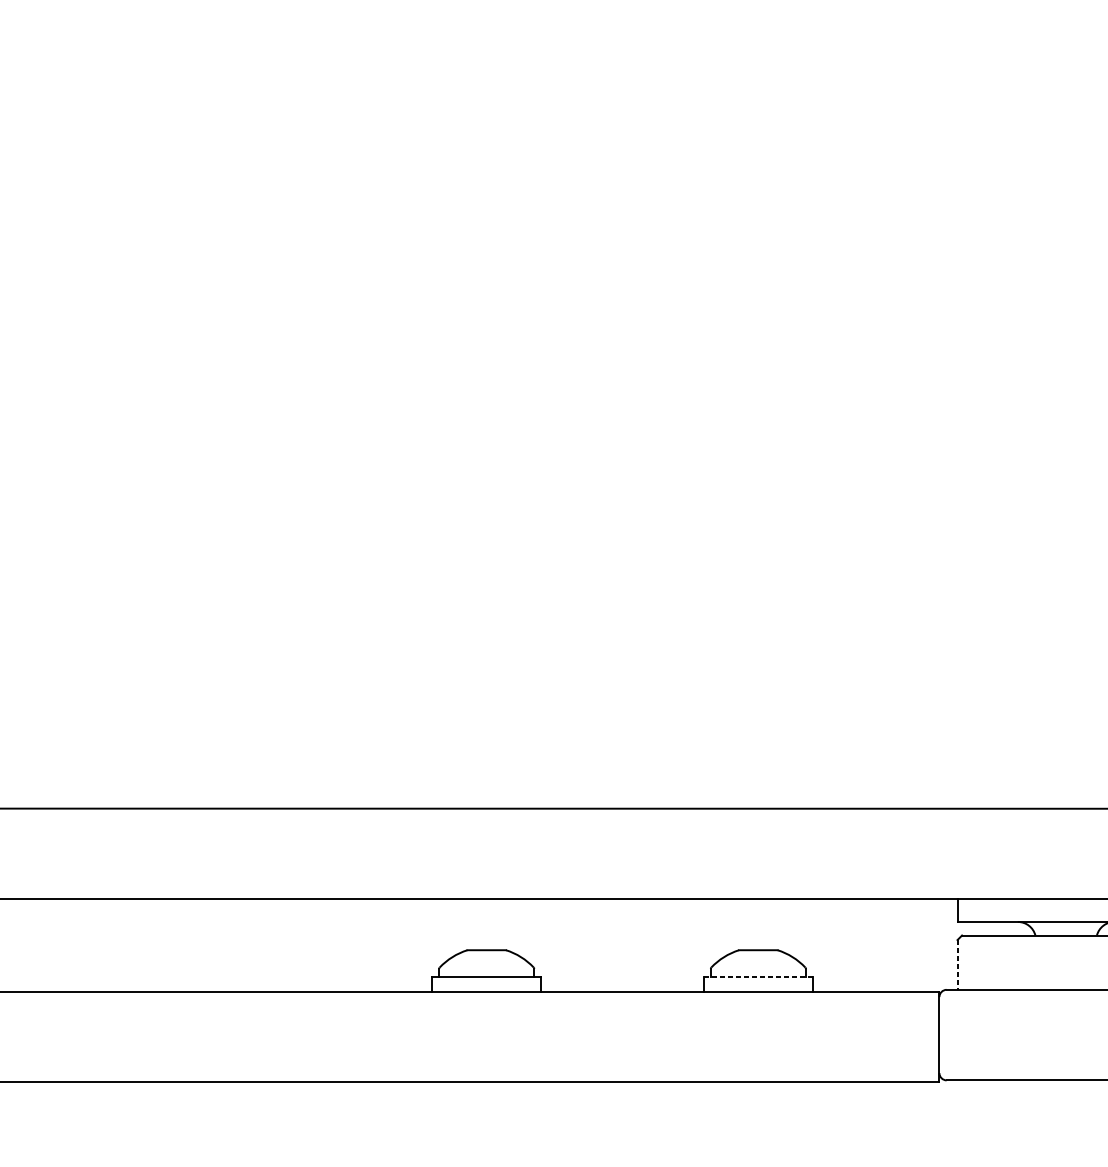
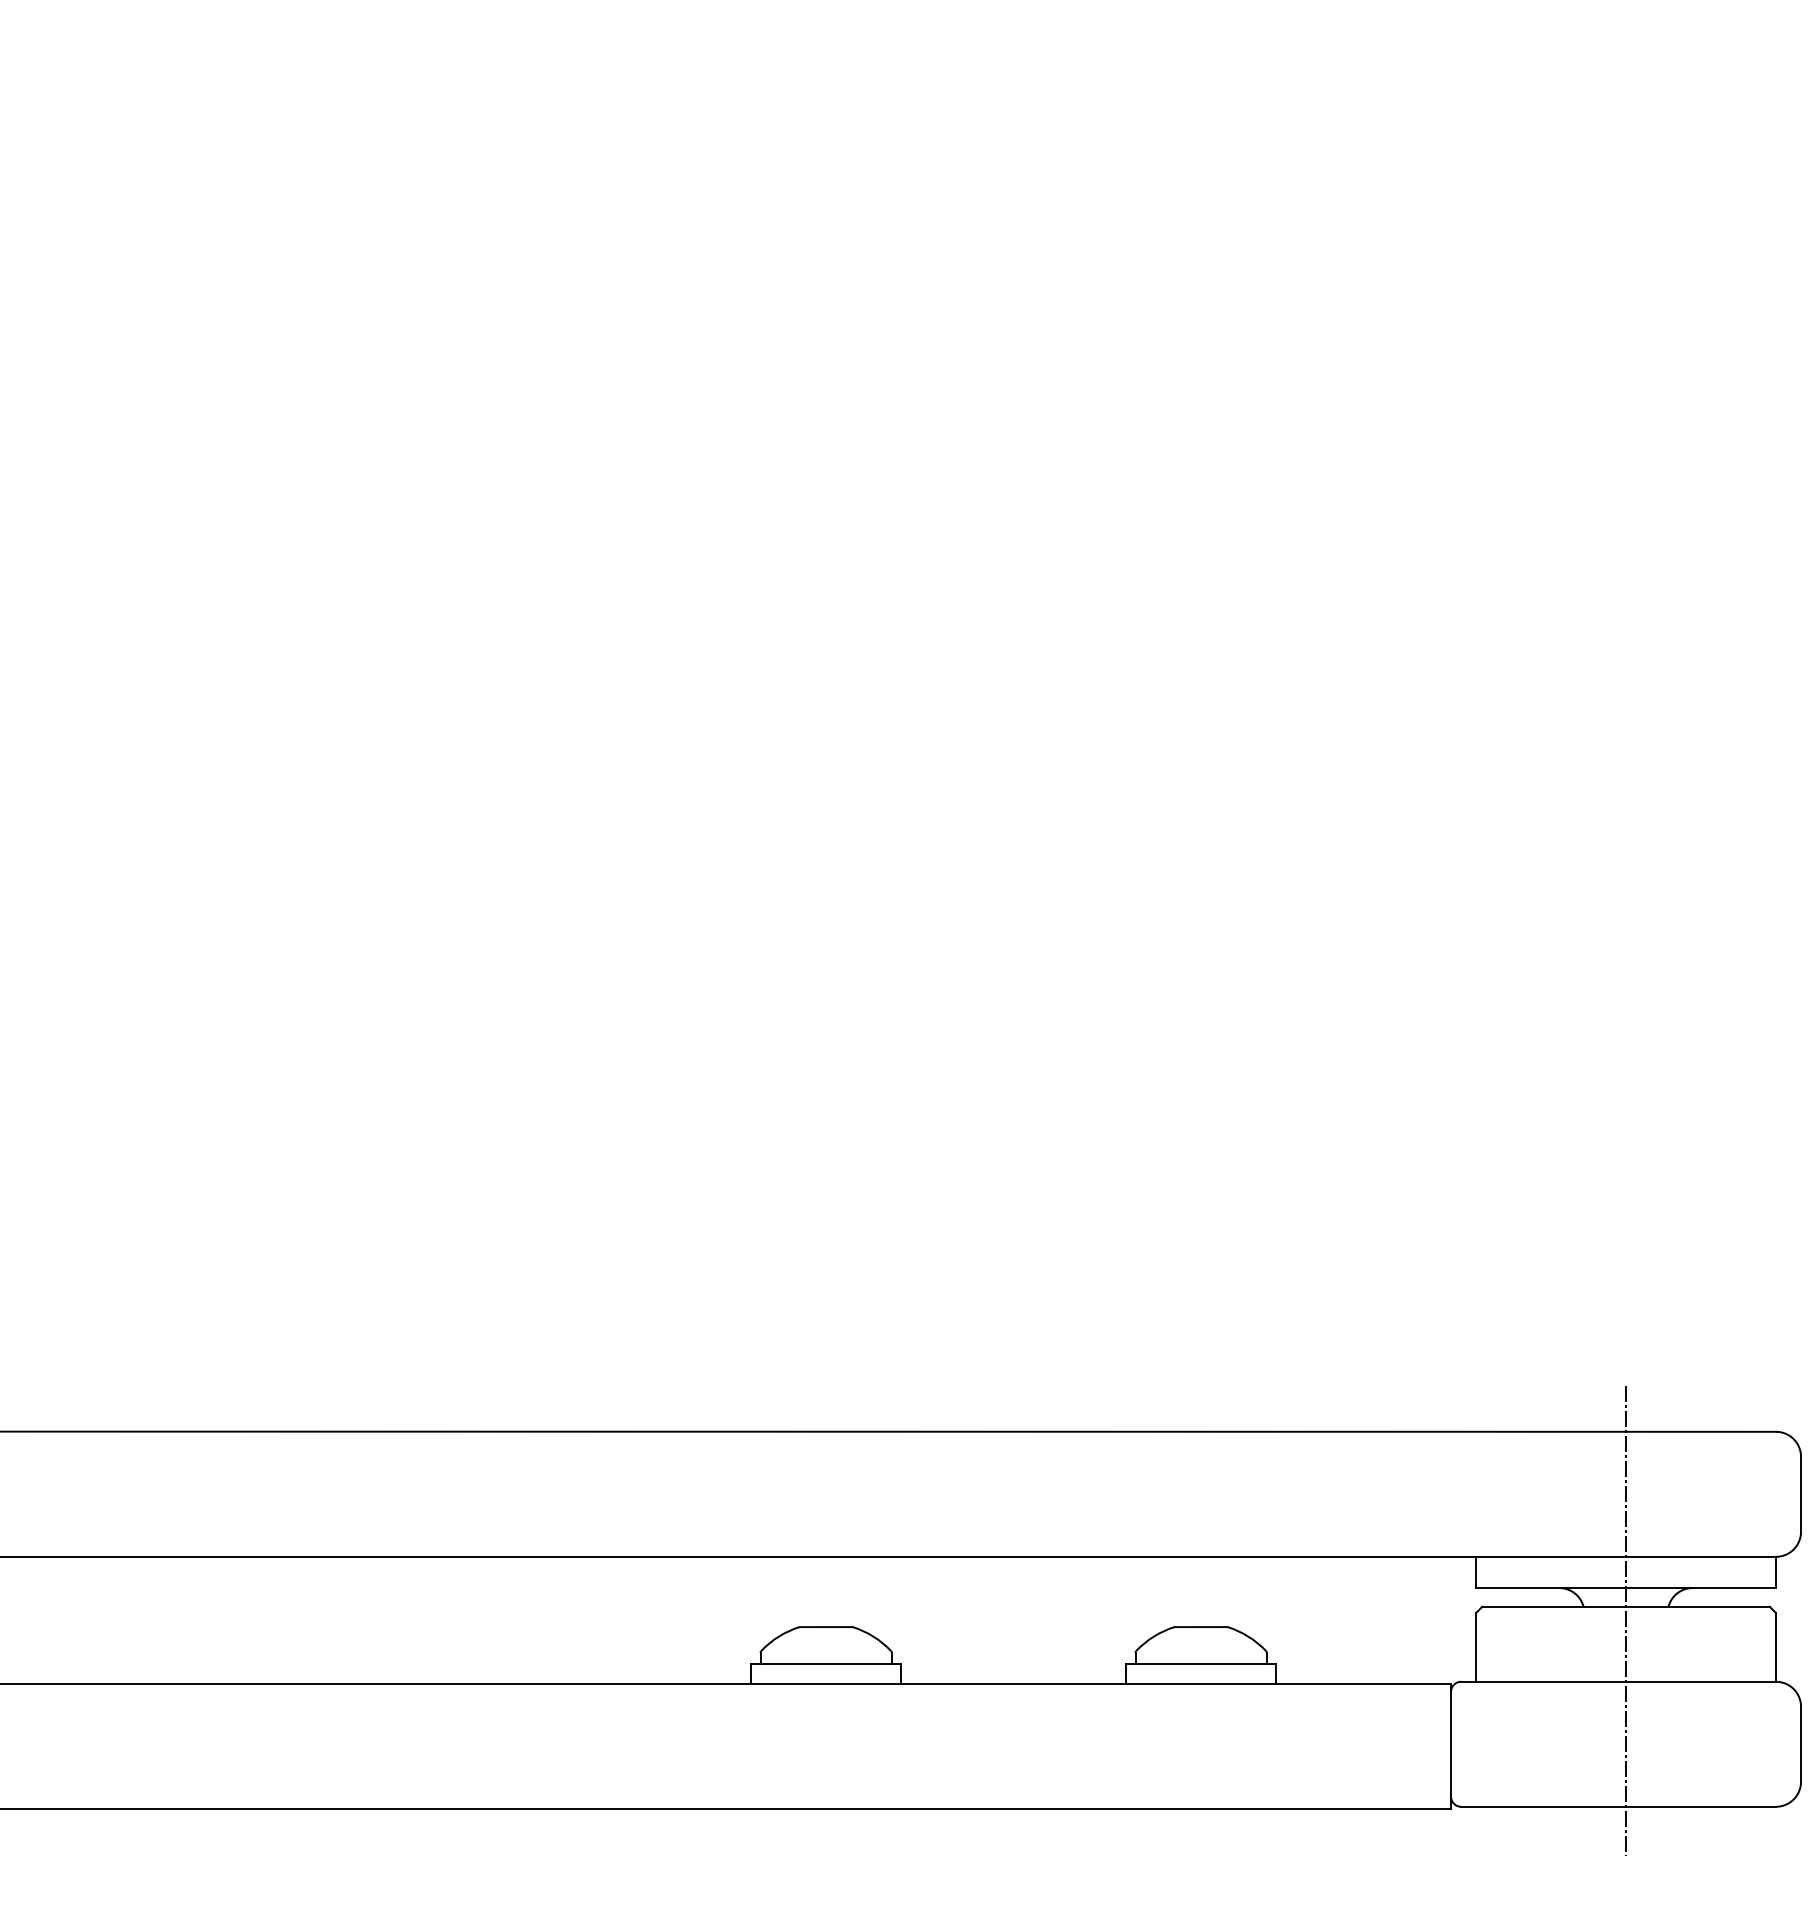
line: (1066, 946) -> (1626, 1621), added
line: (957, 964) -> (1476, 1647), dashed -> solid
line: (758, 977) -> (1201, 1664), dashed -> solid

